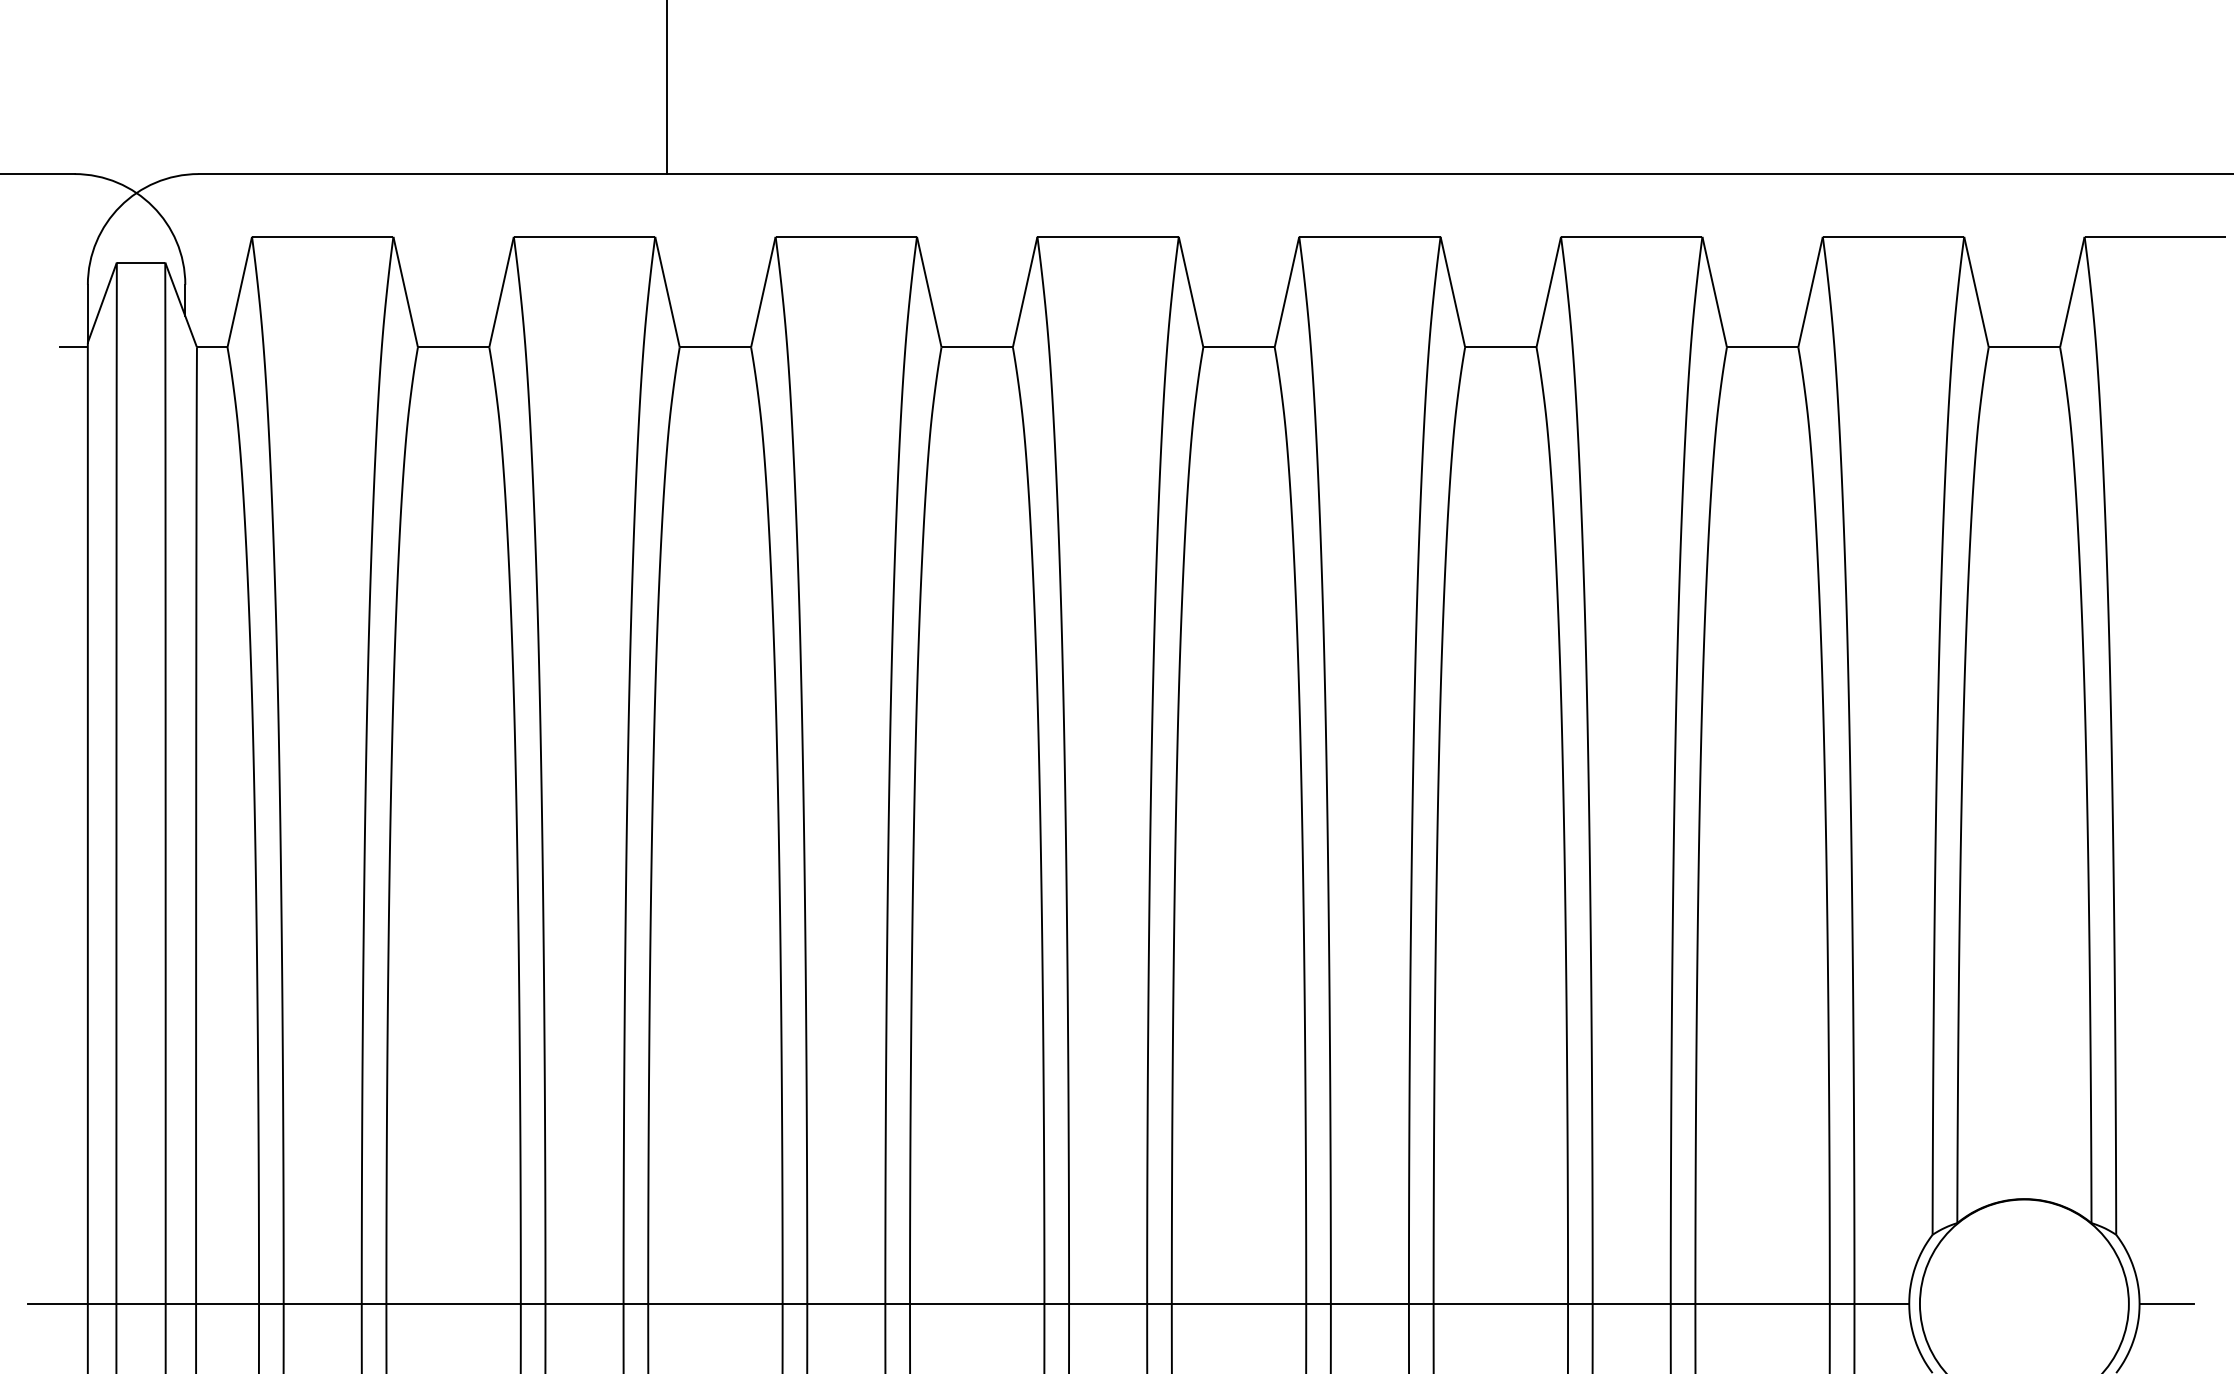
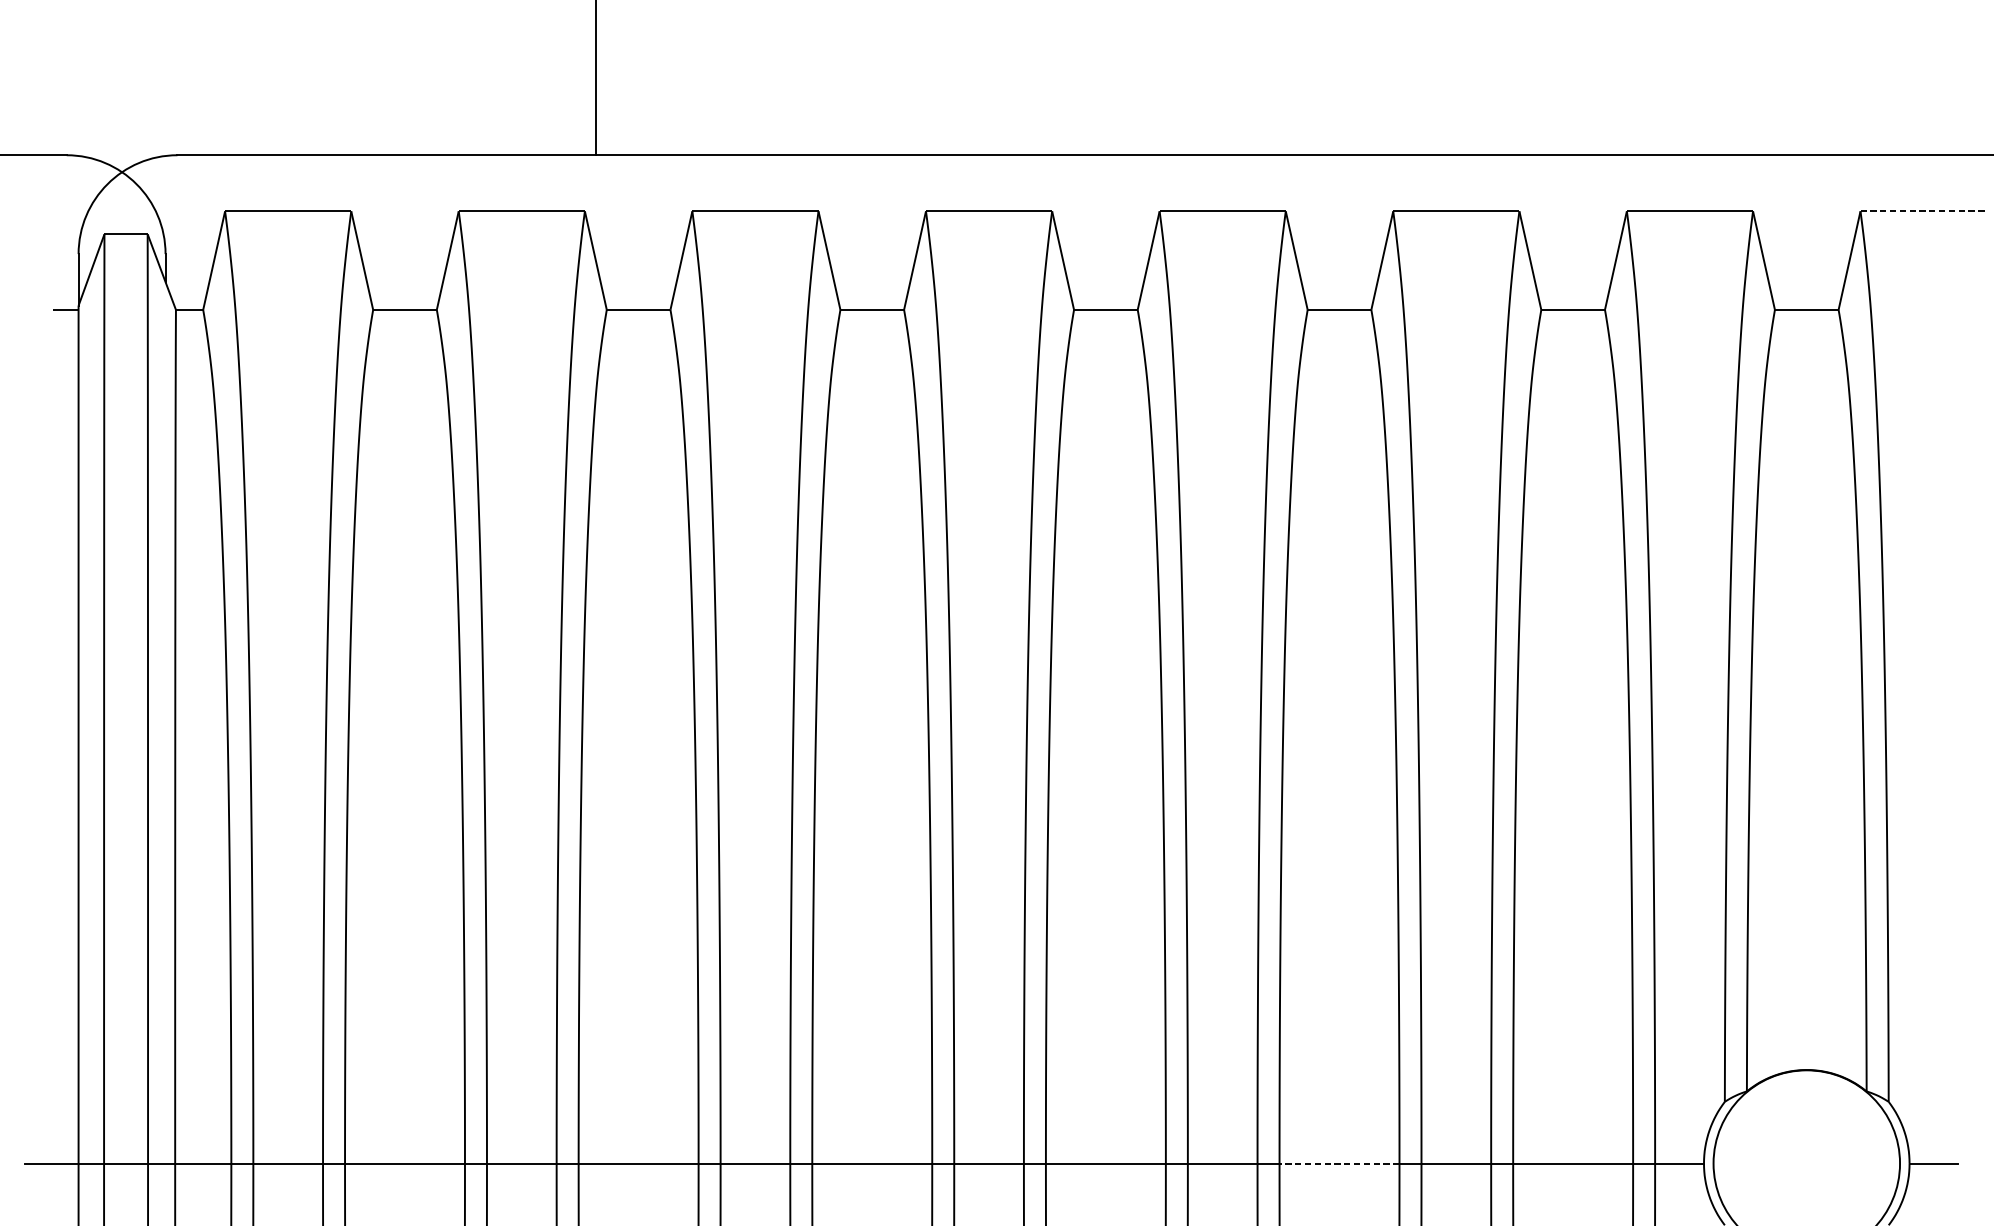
line: (2155, 236) -> (1923, 210), solid -> dashed
line: (1500, 1303) -> (1339, 1163), solid -> dashed

